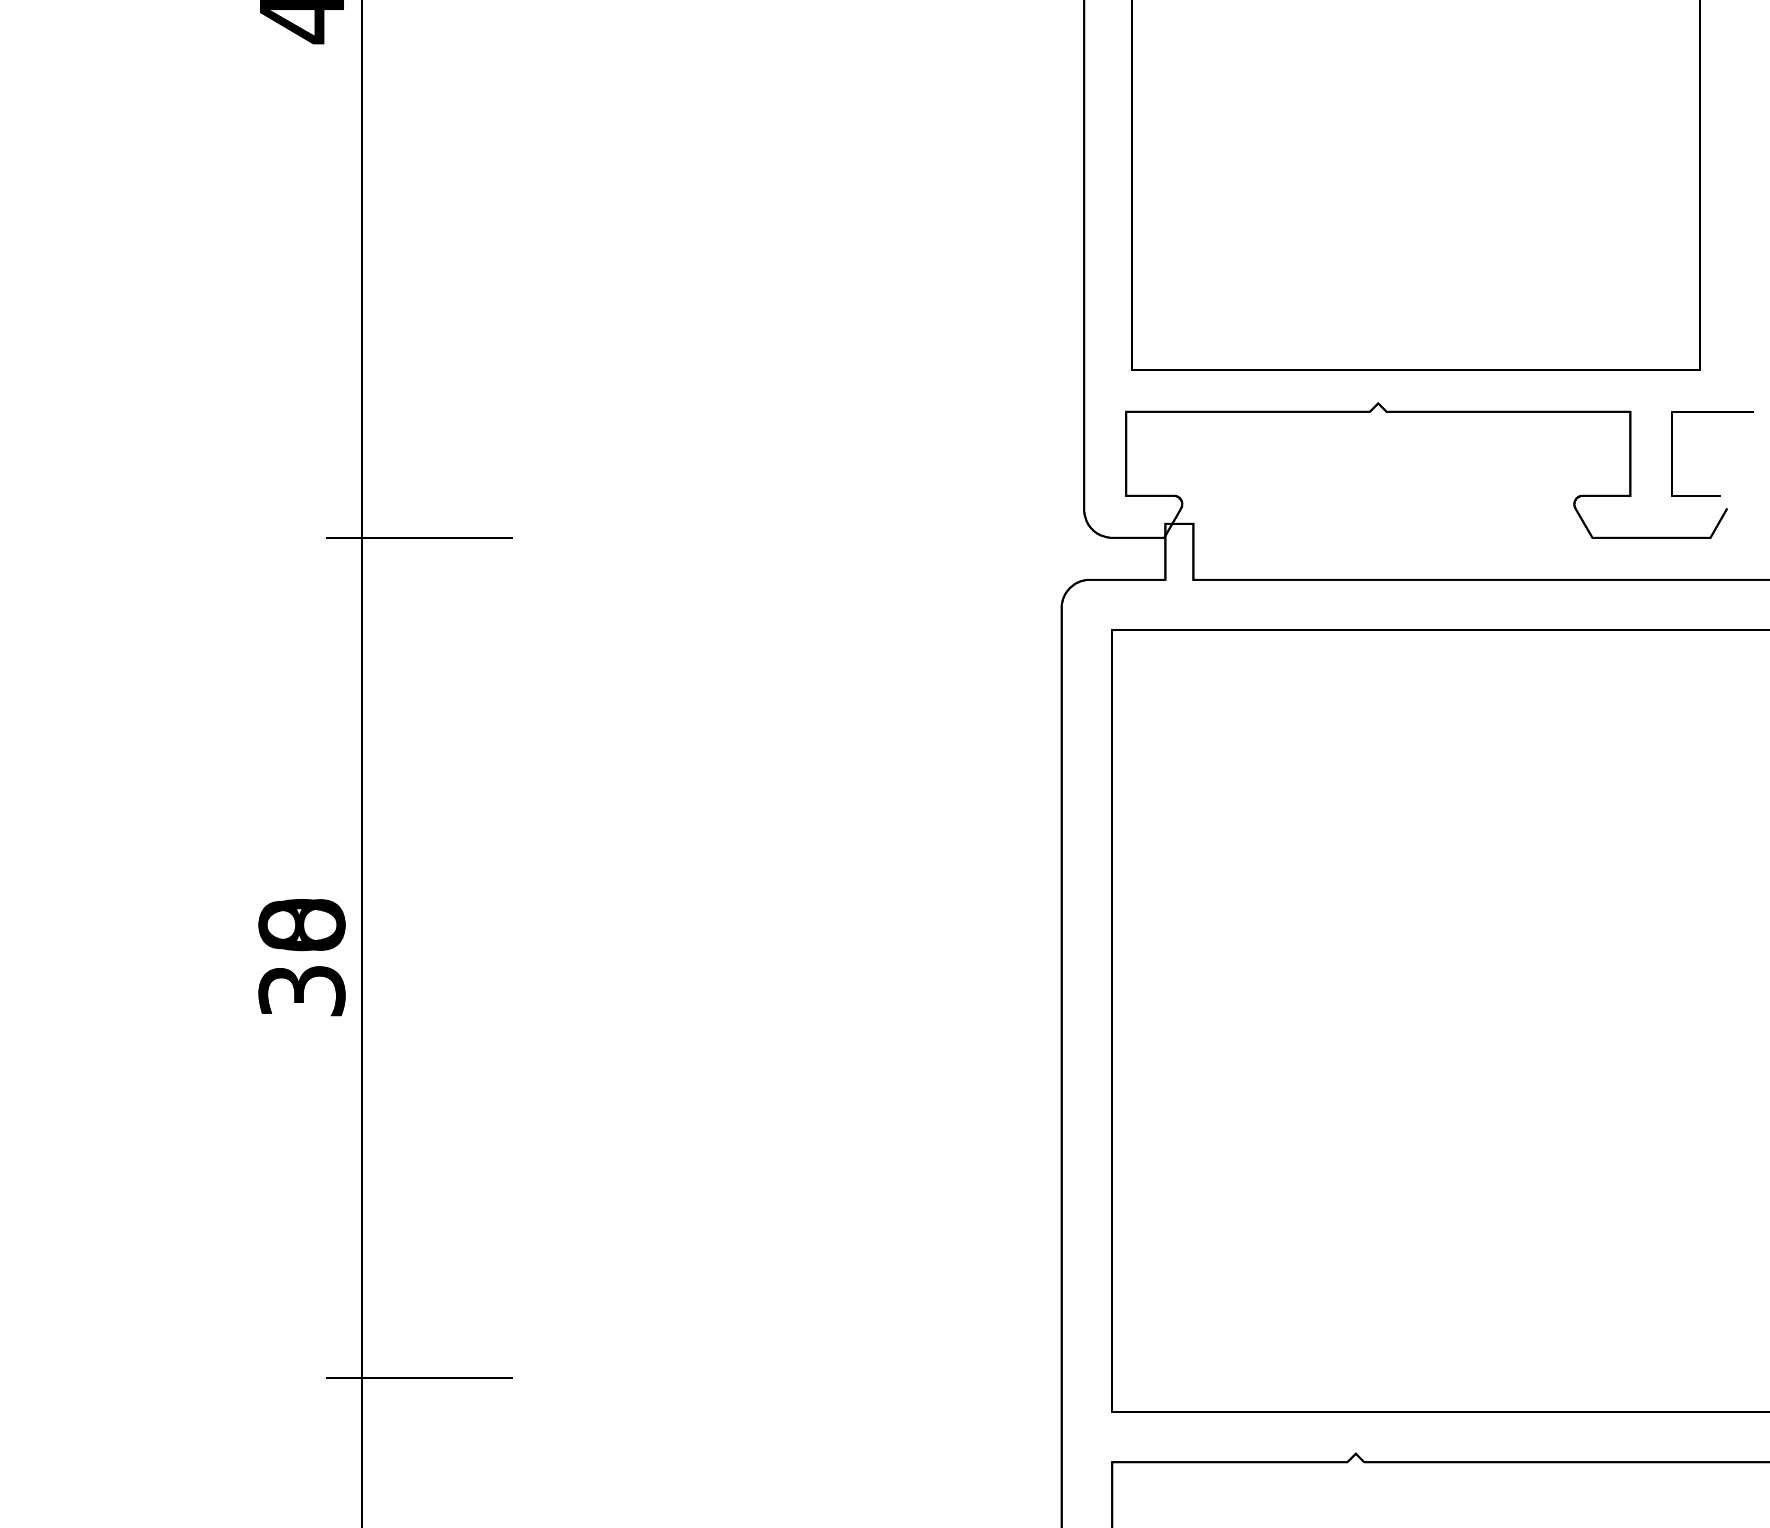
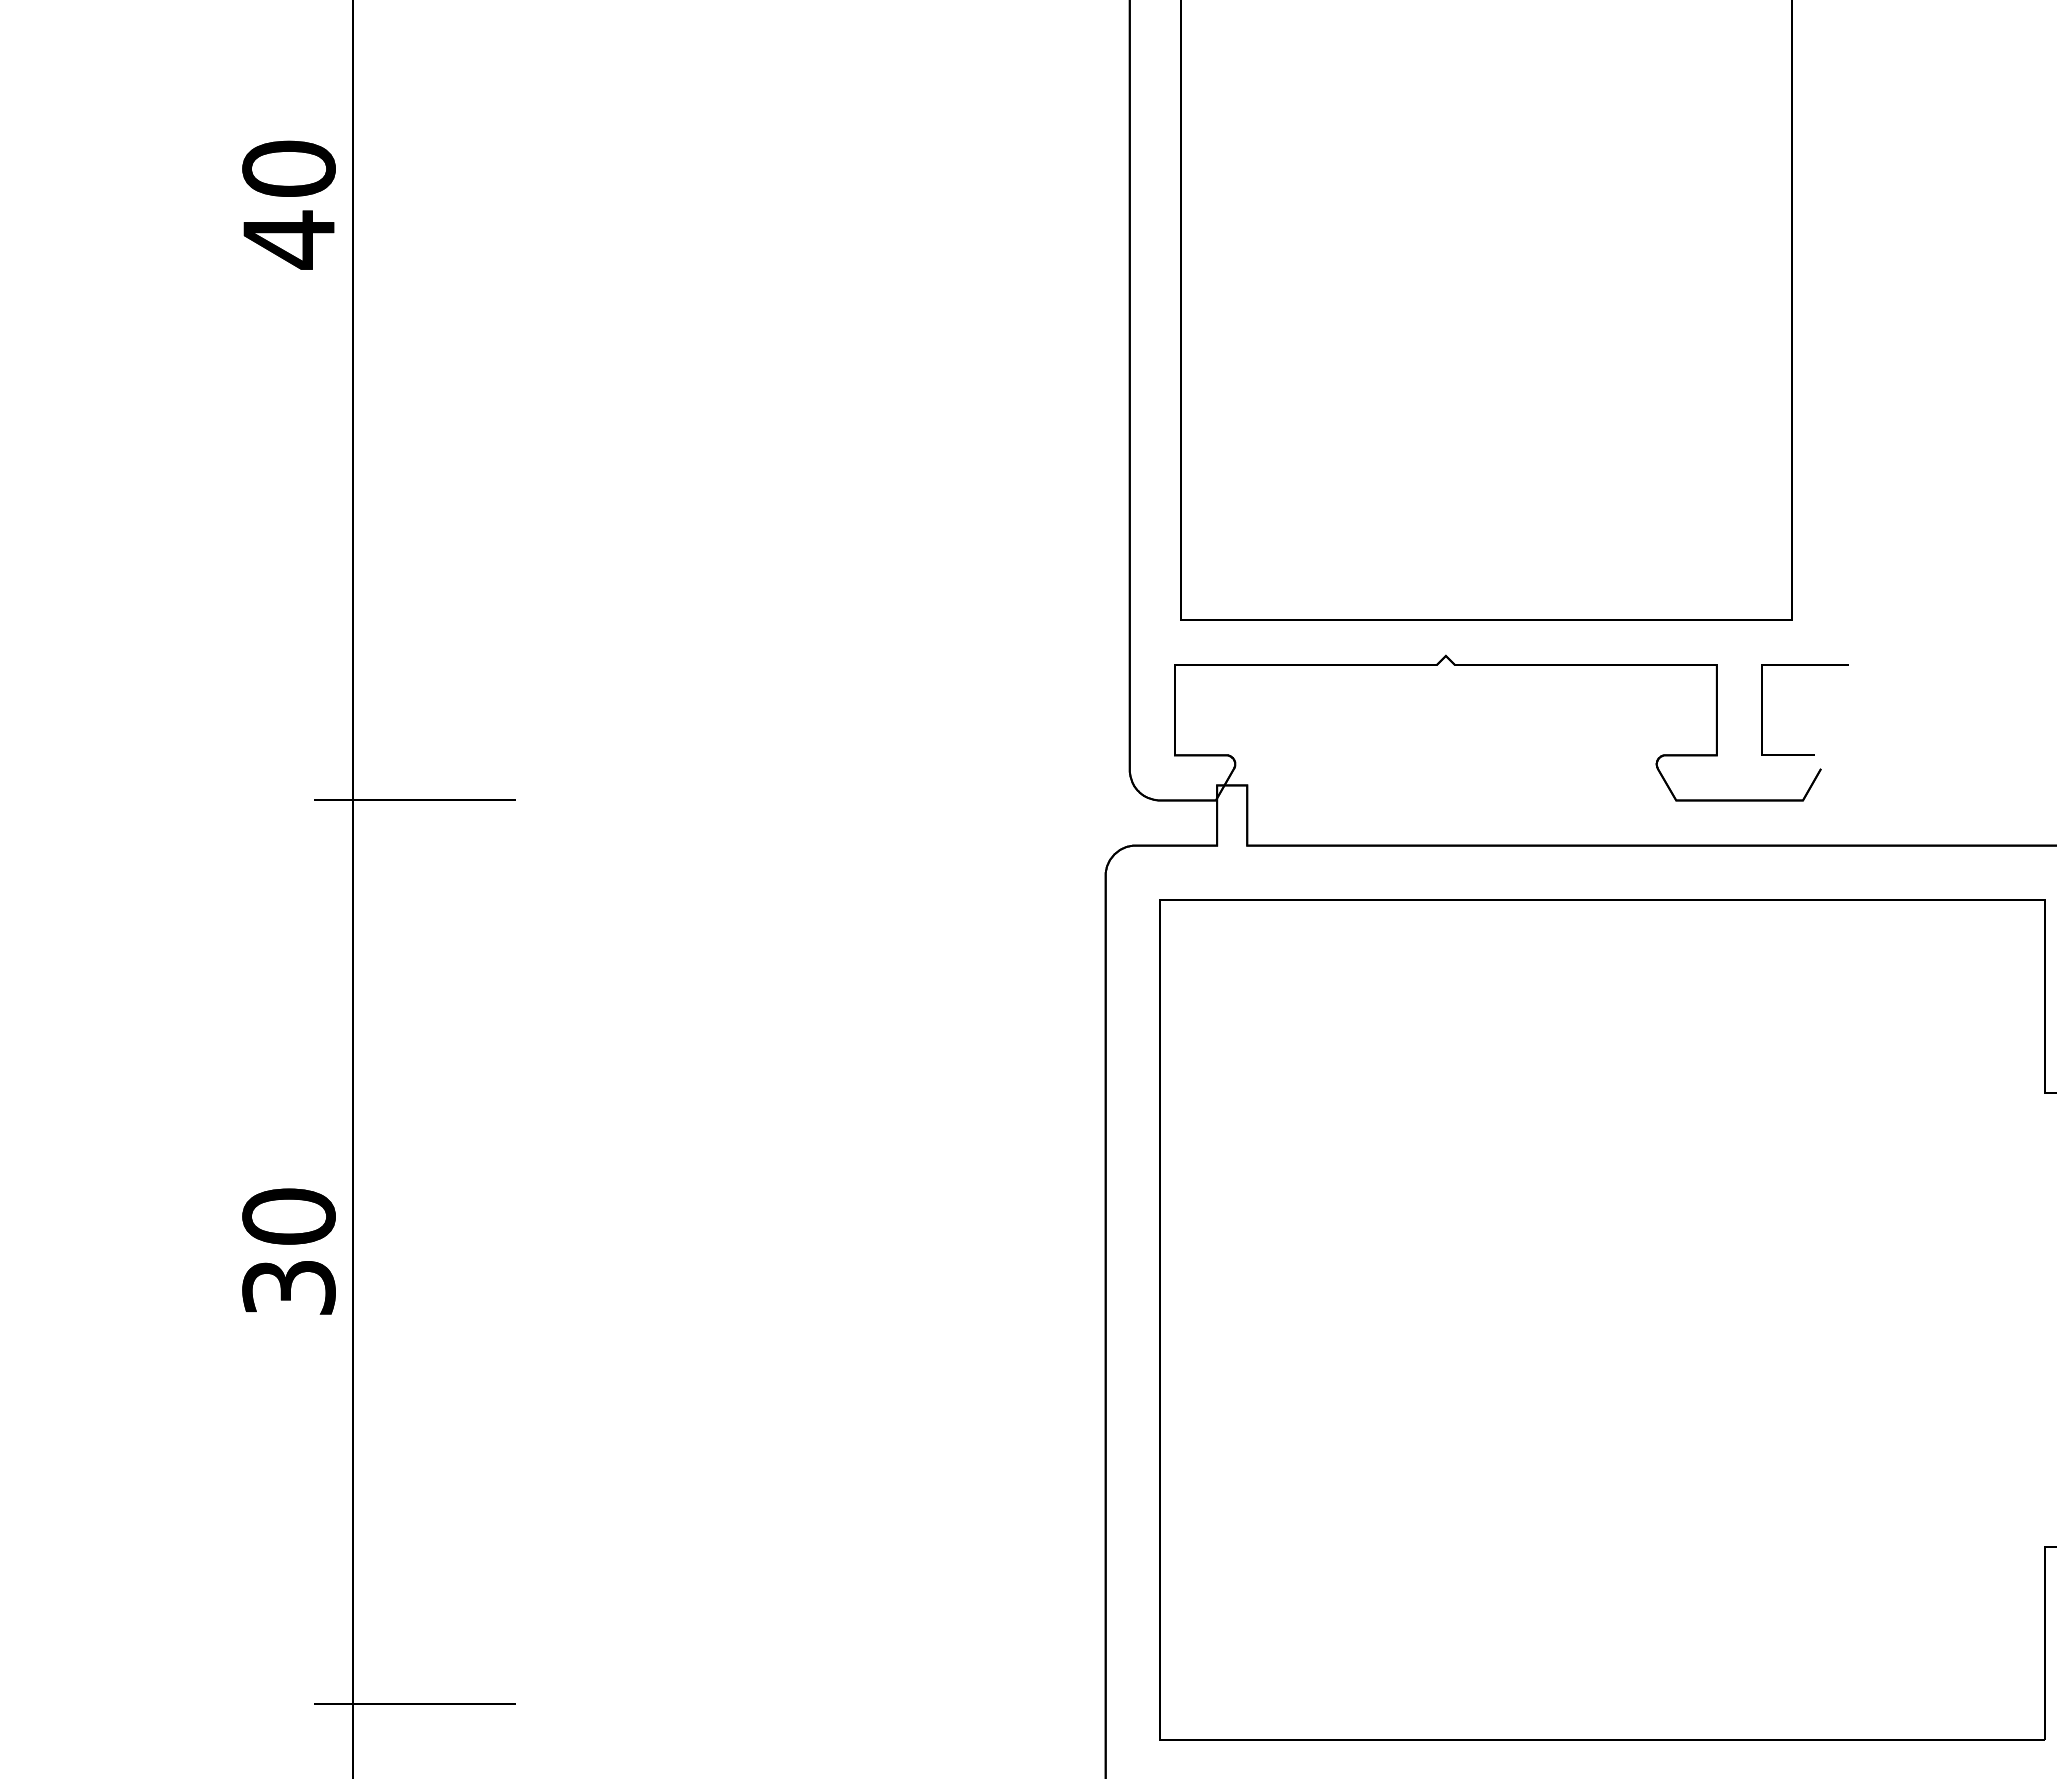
text: (301, 924) -> (288, 1216), 38 -> 30

